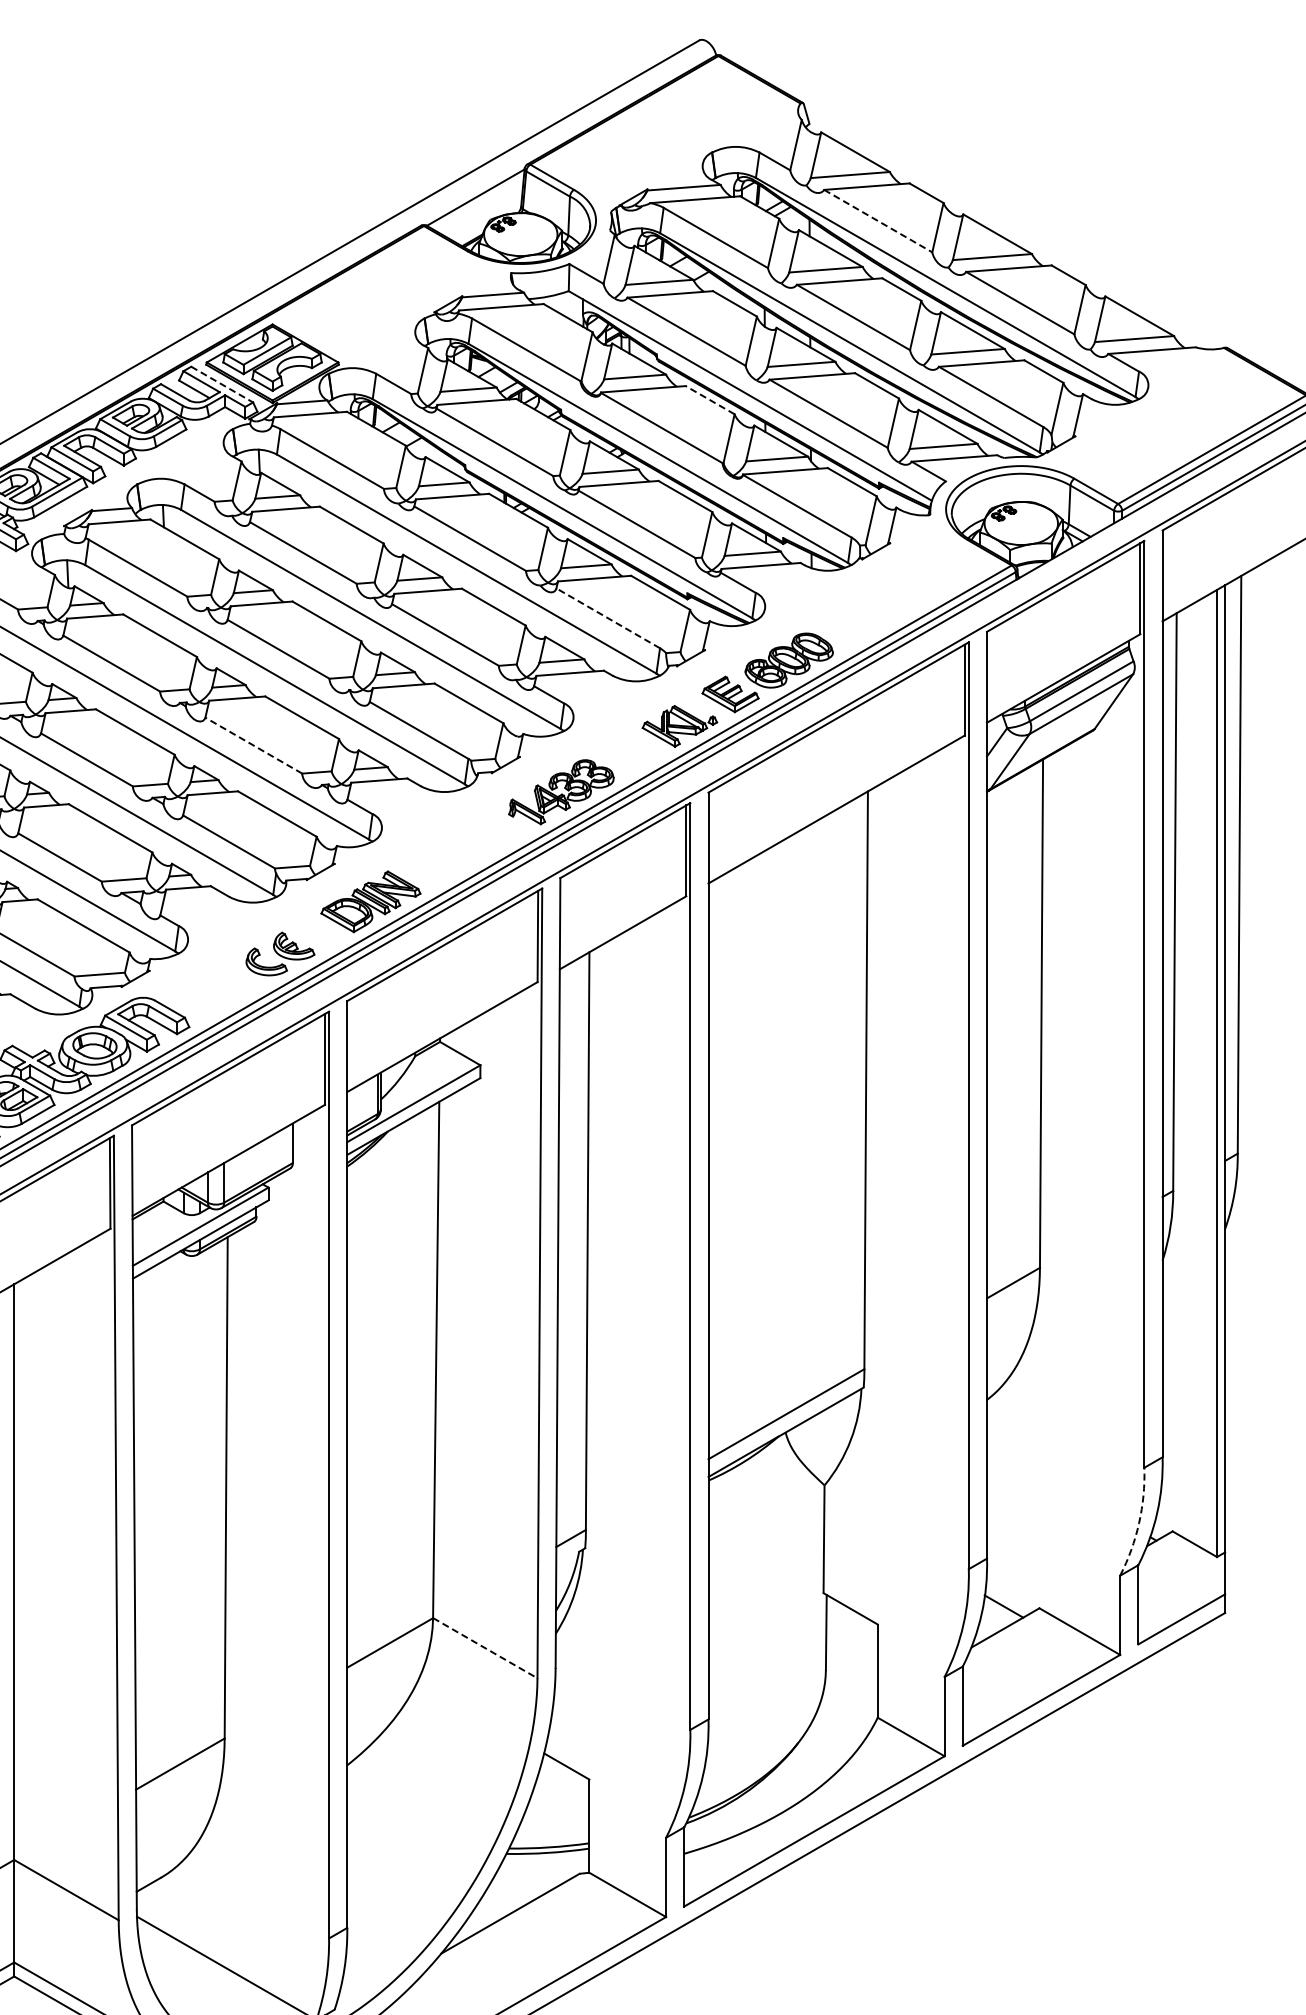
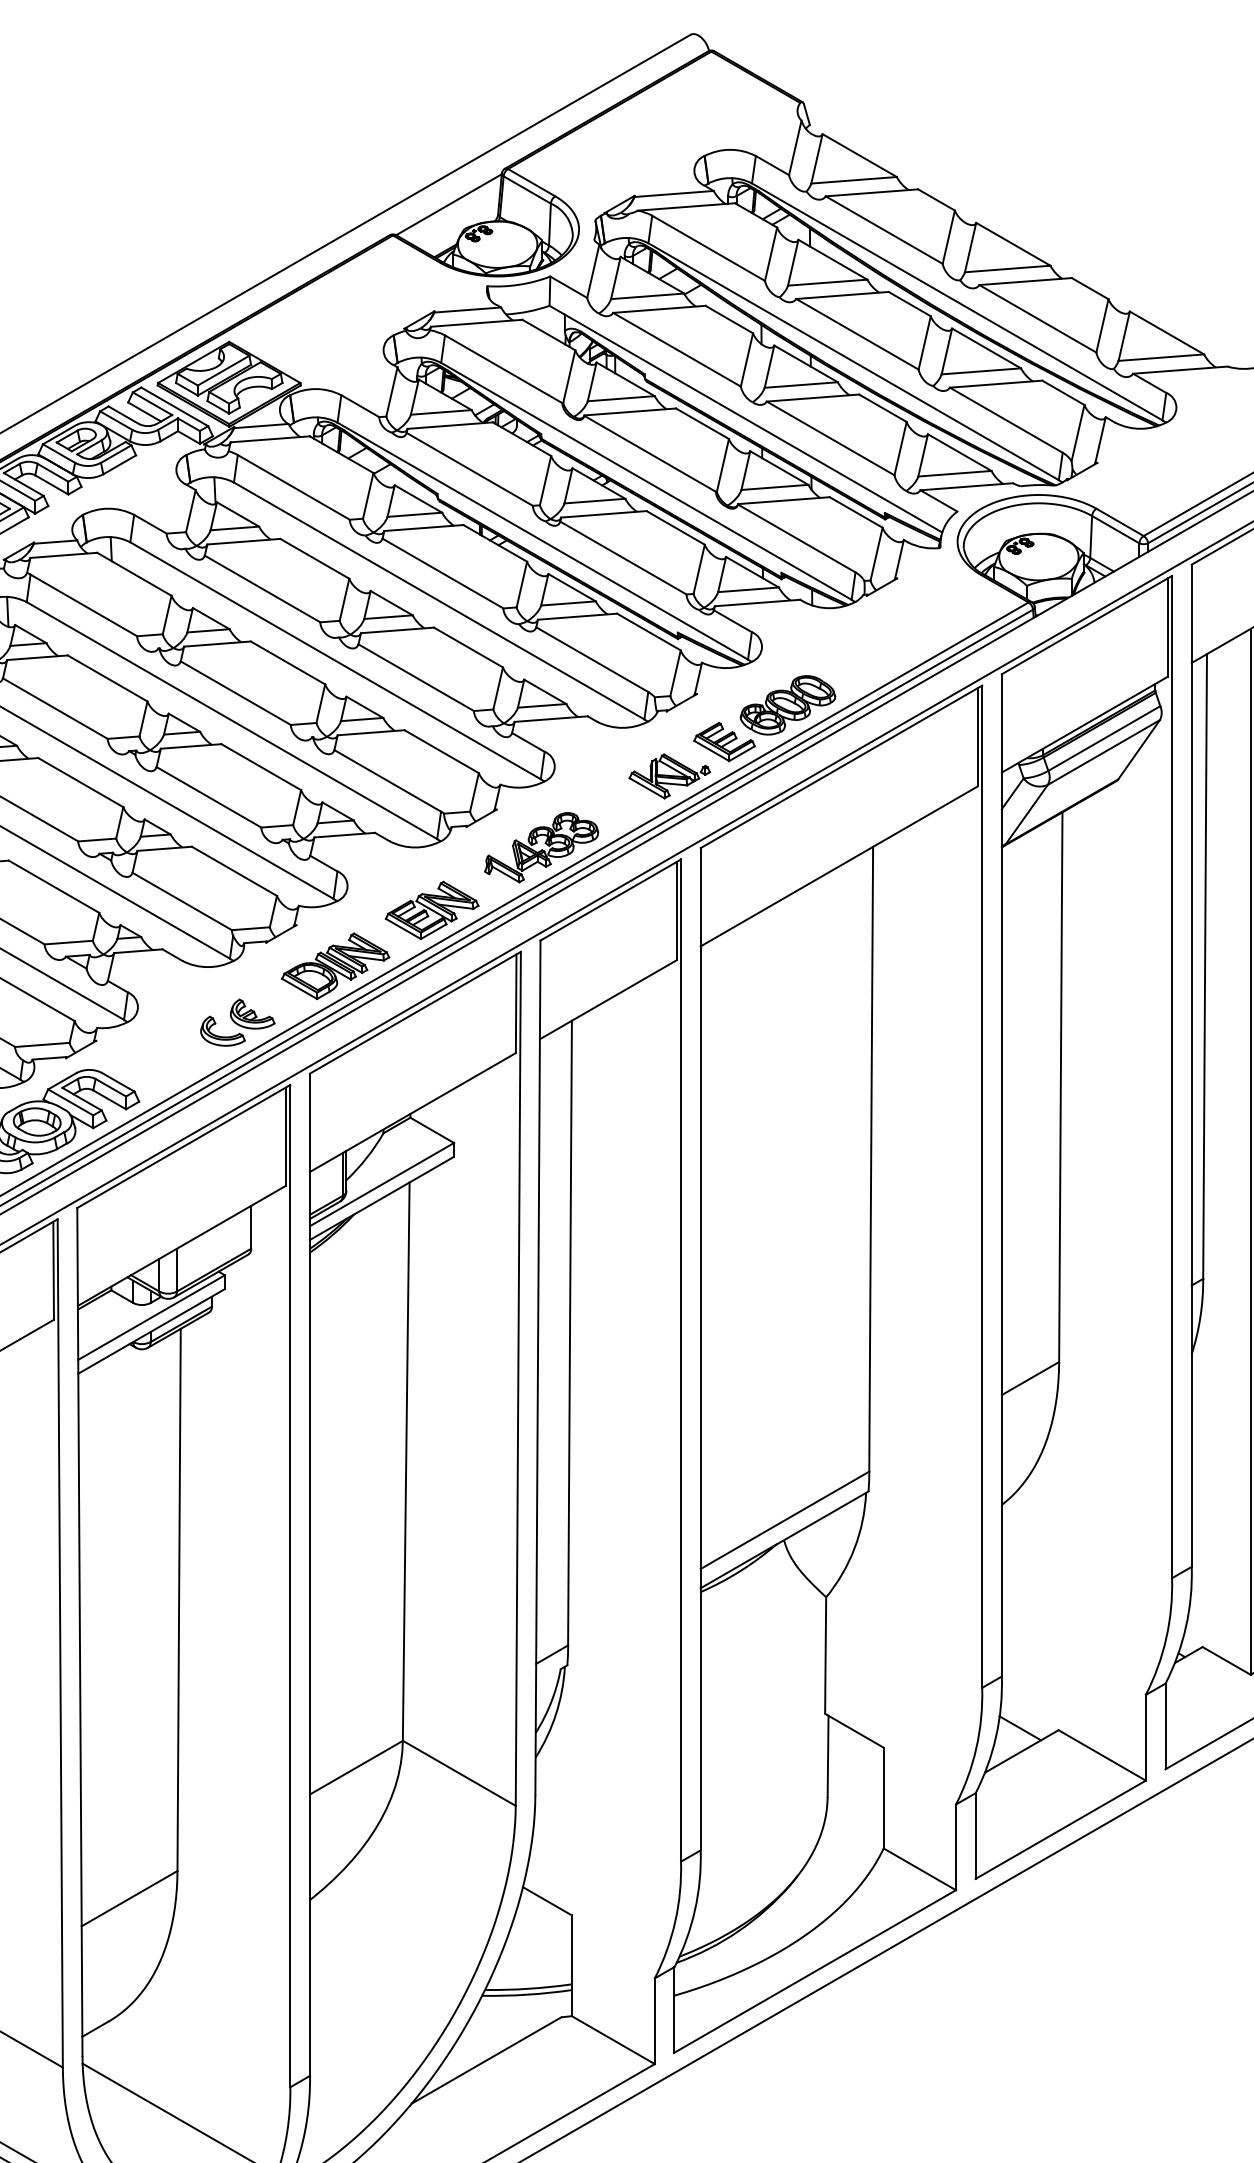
line: (878, 221) -> (884, 230), dashed -> solid
line: (222, 384) -> (175, 406), dashed -> solid
line: (709, 399) -> (701, 423), dashed -> solid
line: (608, 618) -> (592, 659), dashed -> solid
line: (253, 745) -> (208, 797), dashed -> solid
part: (460, 849) -> (432, 909), added
arc: (1139, 1523) -> (1166, 1638), dashed -> solid
line: (485, 1648) -> (459, 1773), dashed -> solid

